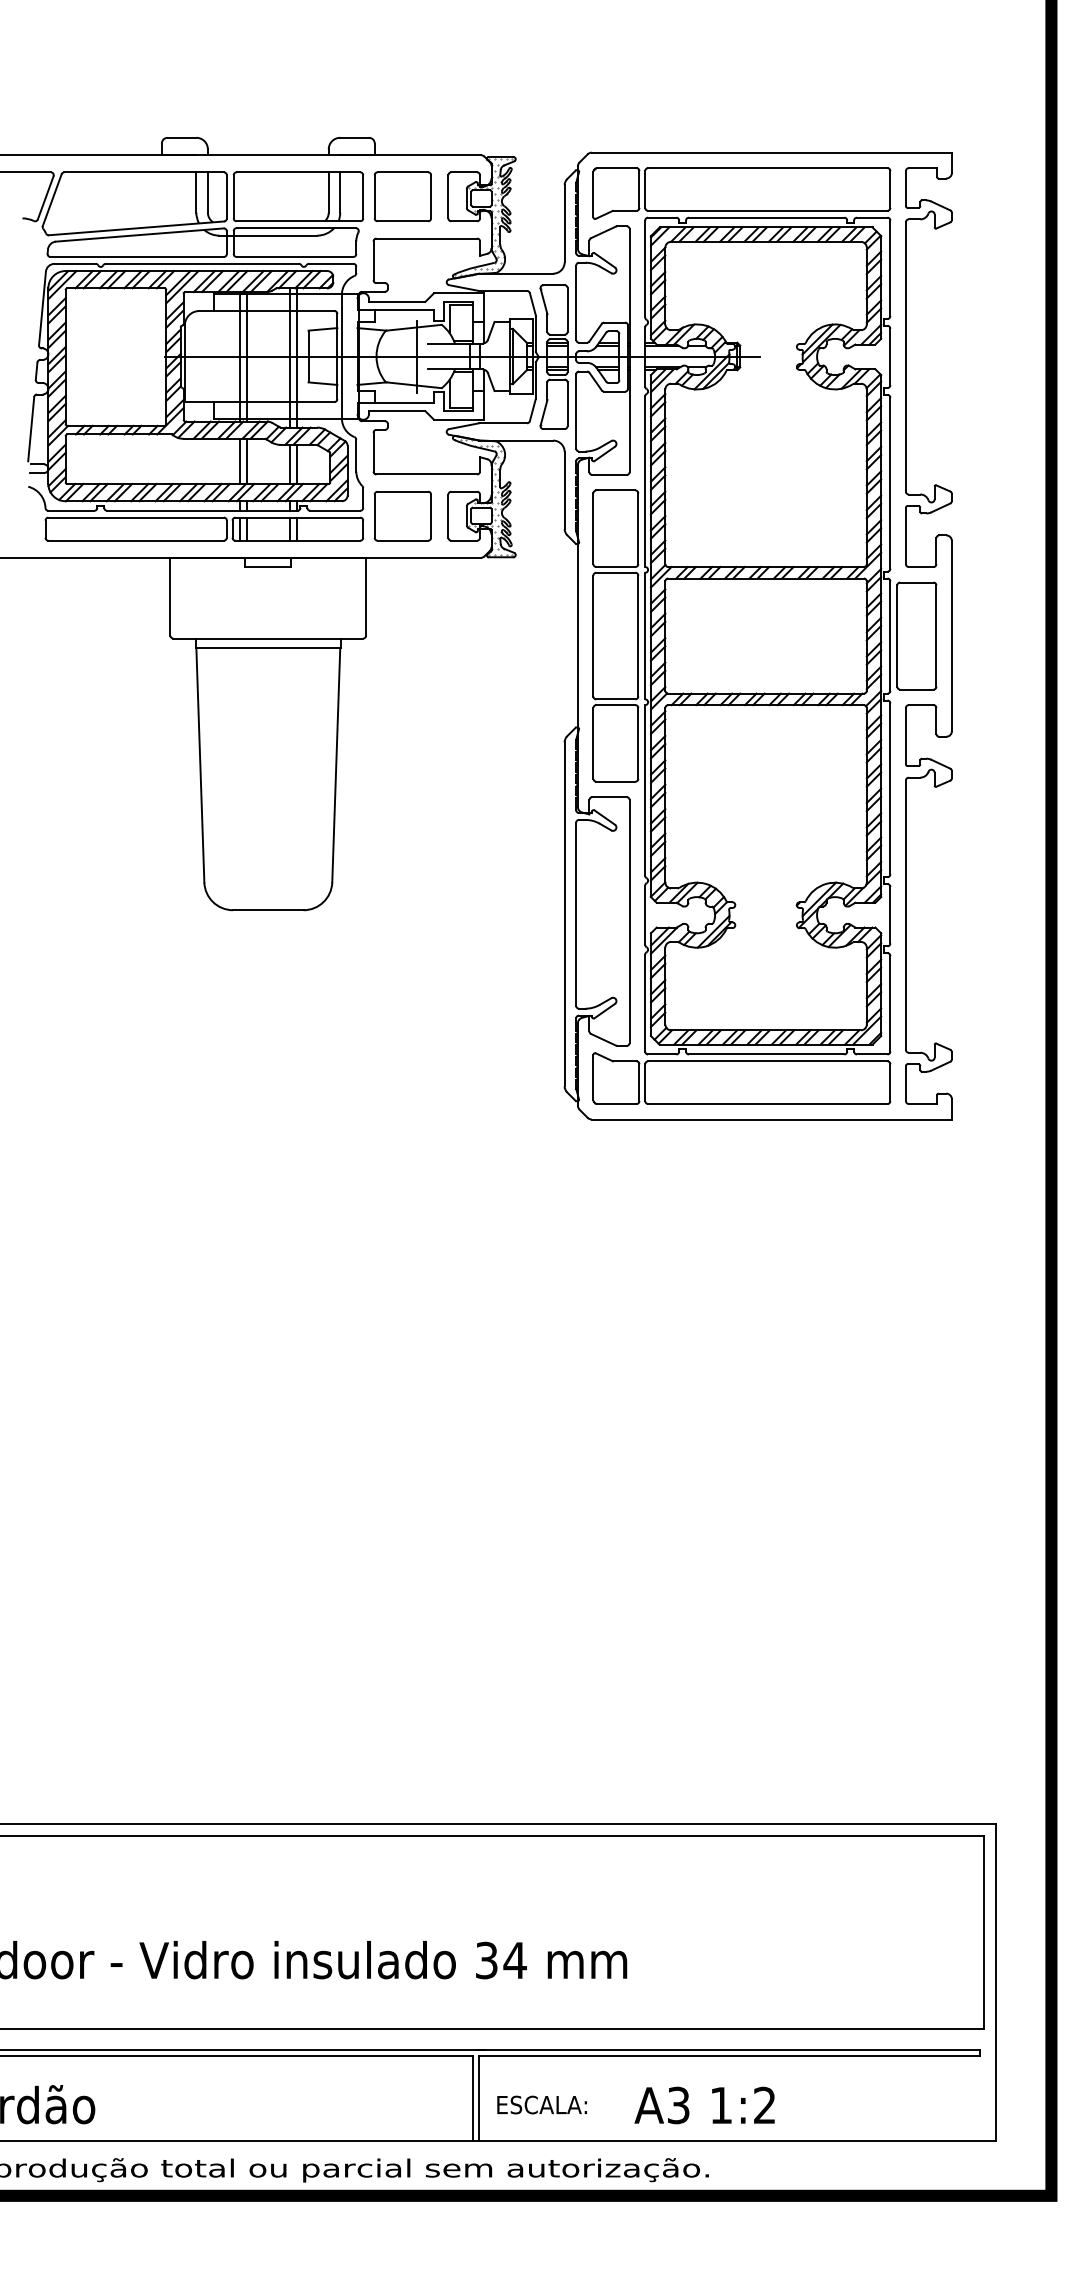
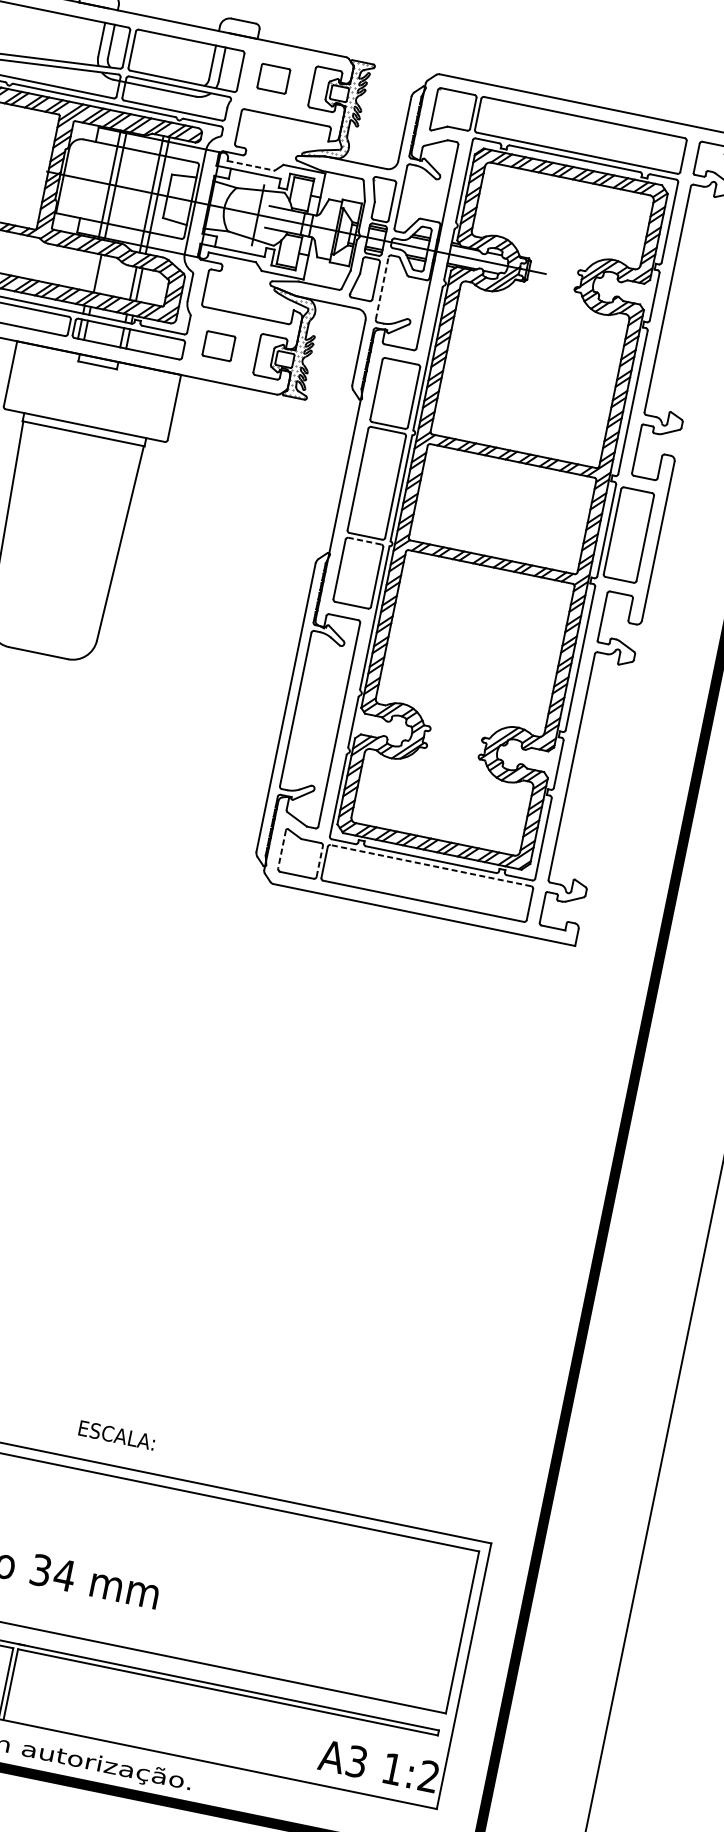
part: (402, 196) -> (273, 78), size x0.6
line: (397, 301) -> (251, 165), solid -> dashed
line: (576, 411) -> (382, 288), solid -> dashed
line: (239, 461) -> (91, 272), removed
part: (402, 515) -> (218, 345), size x0.6
line: (615, 705) -> (364, 541), solid -> dashed
line: (767, 1061) -> (430, 865), solid -> dashed
line: (593, 1077) -> (282, 849), solid -> dashed
line: (639, 1082) -> (319, 861), solid -> dashed
text: (541, 2104) -> (116, 1434), moved
text: (704, 2105) -> (378, 1766), moved

